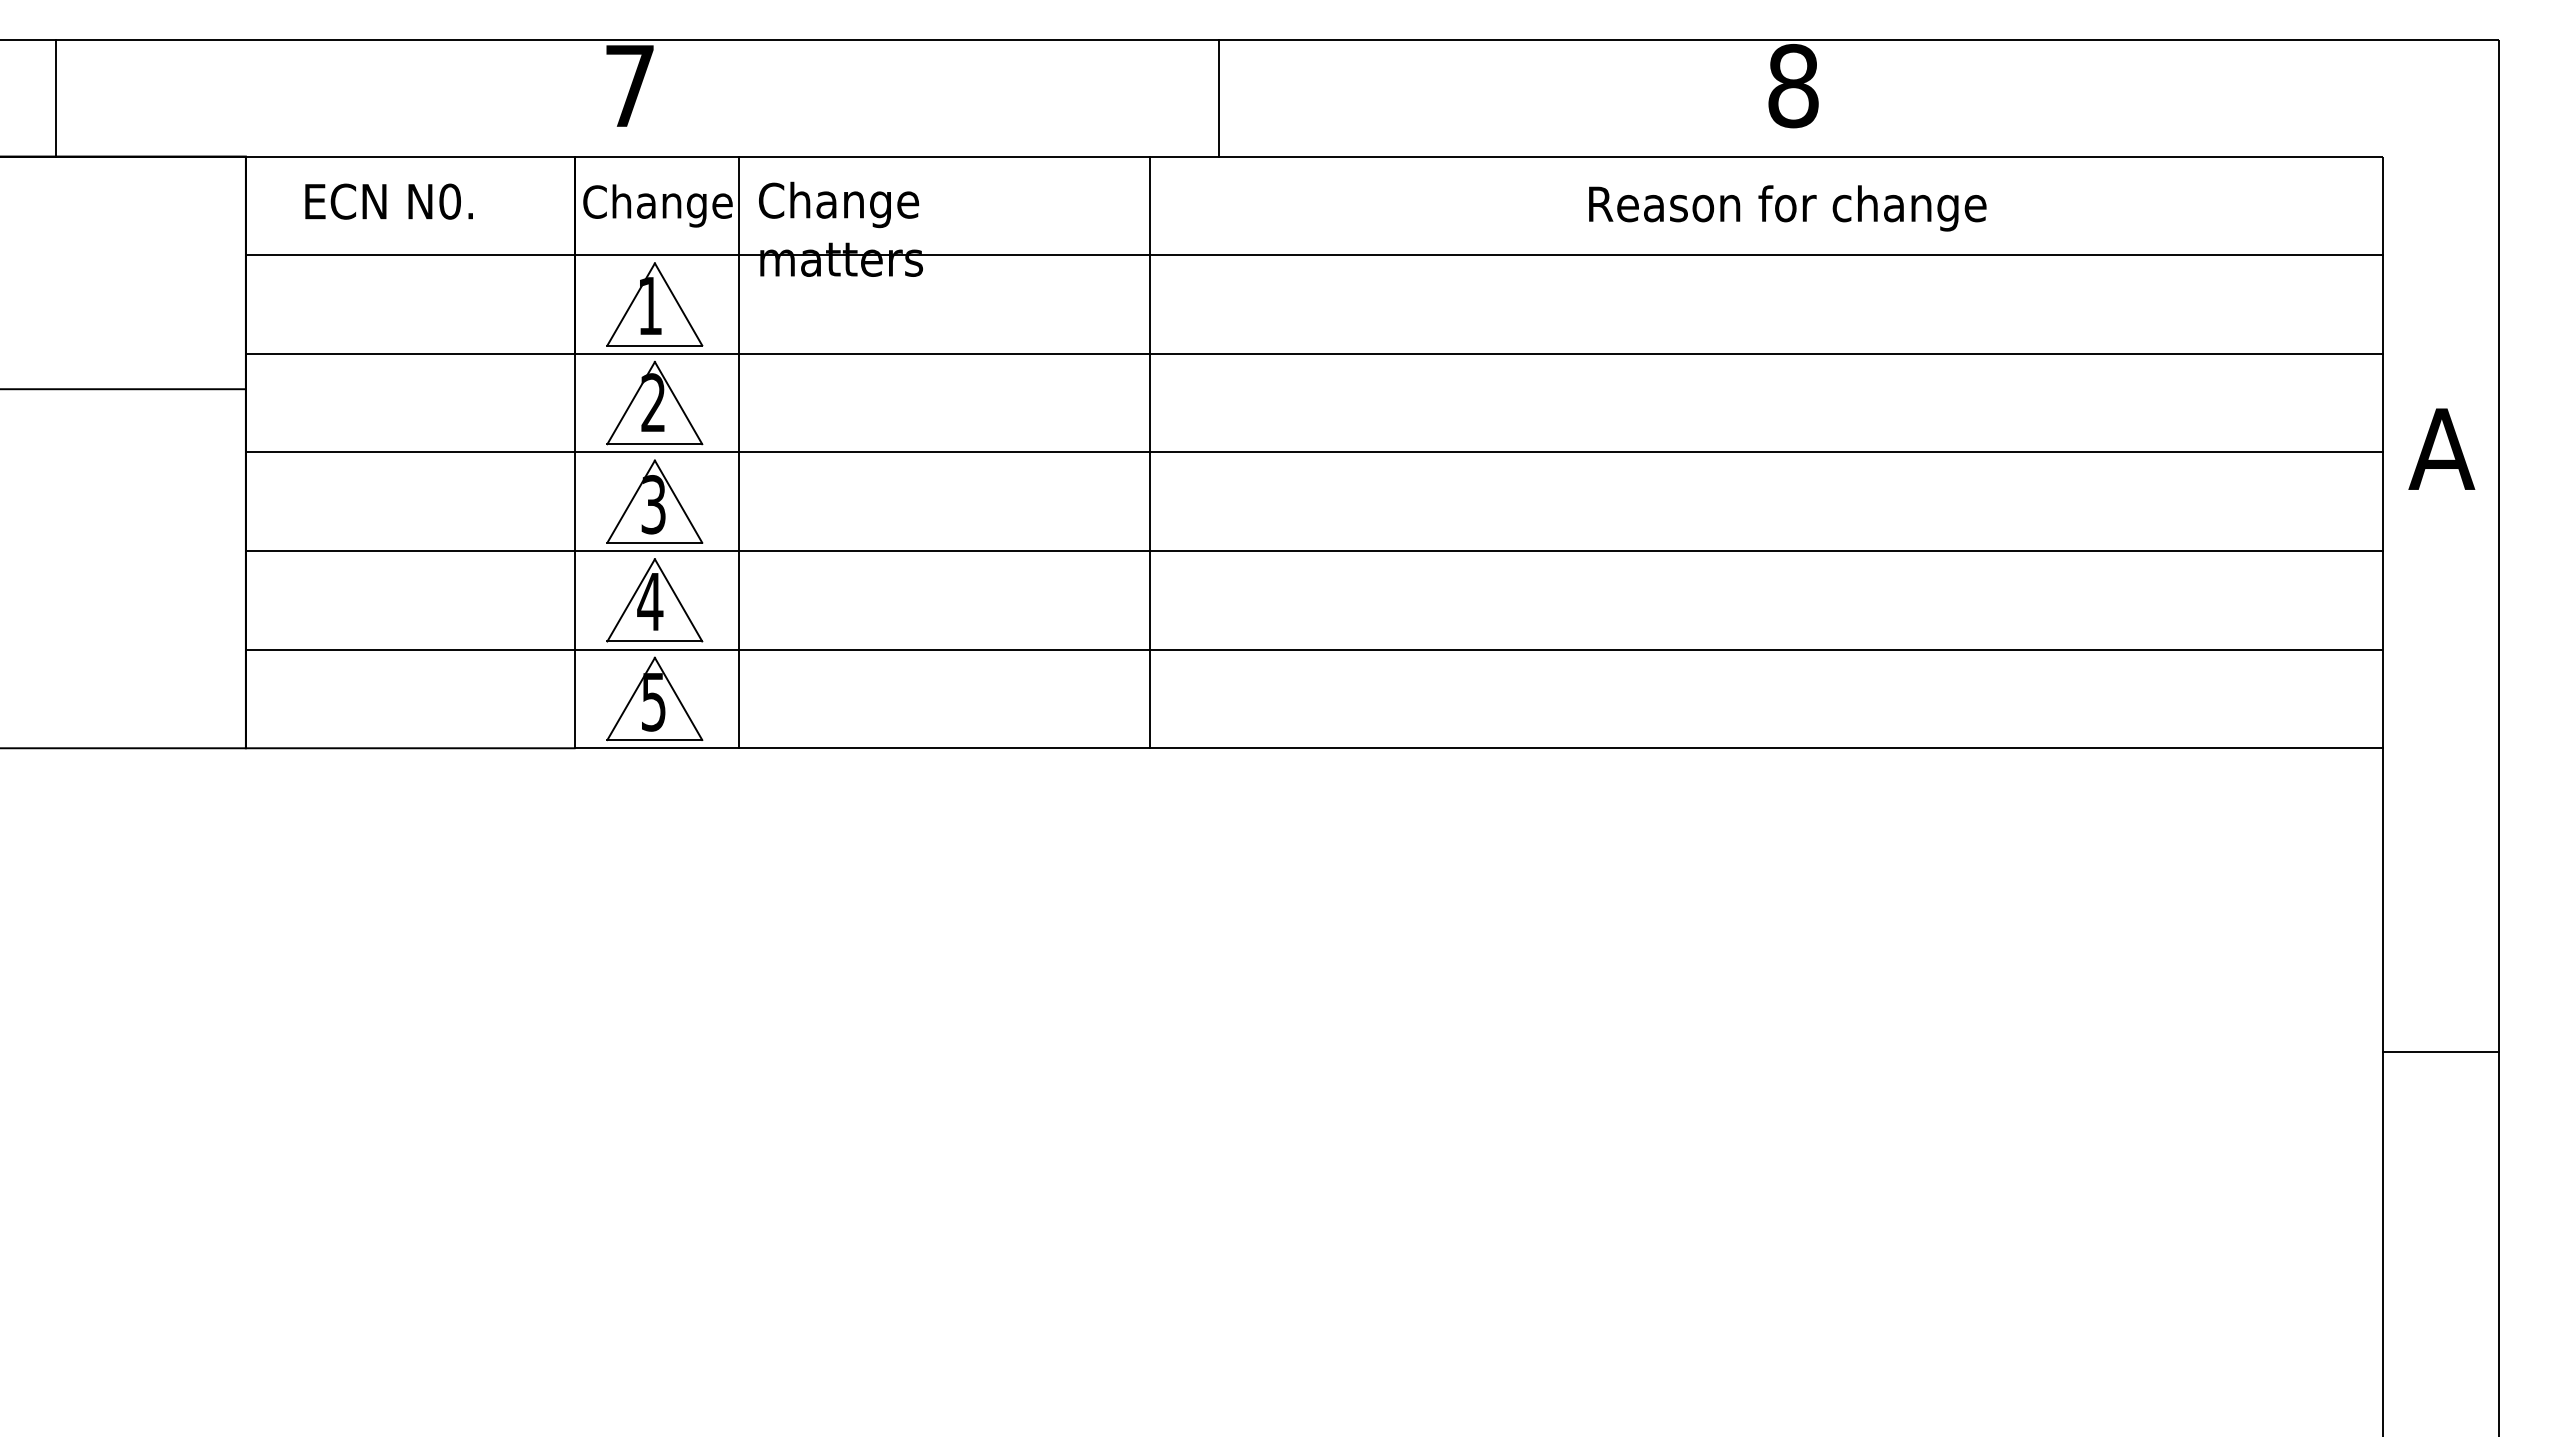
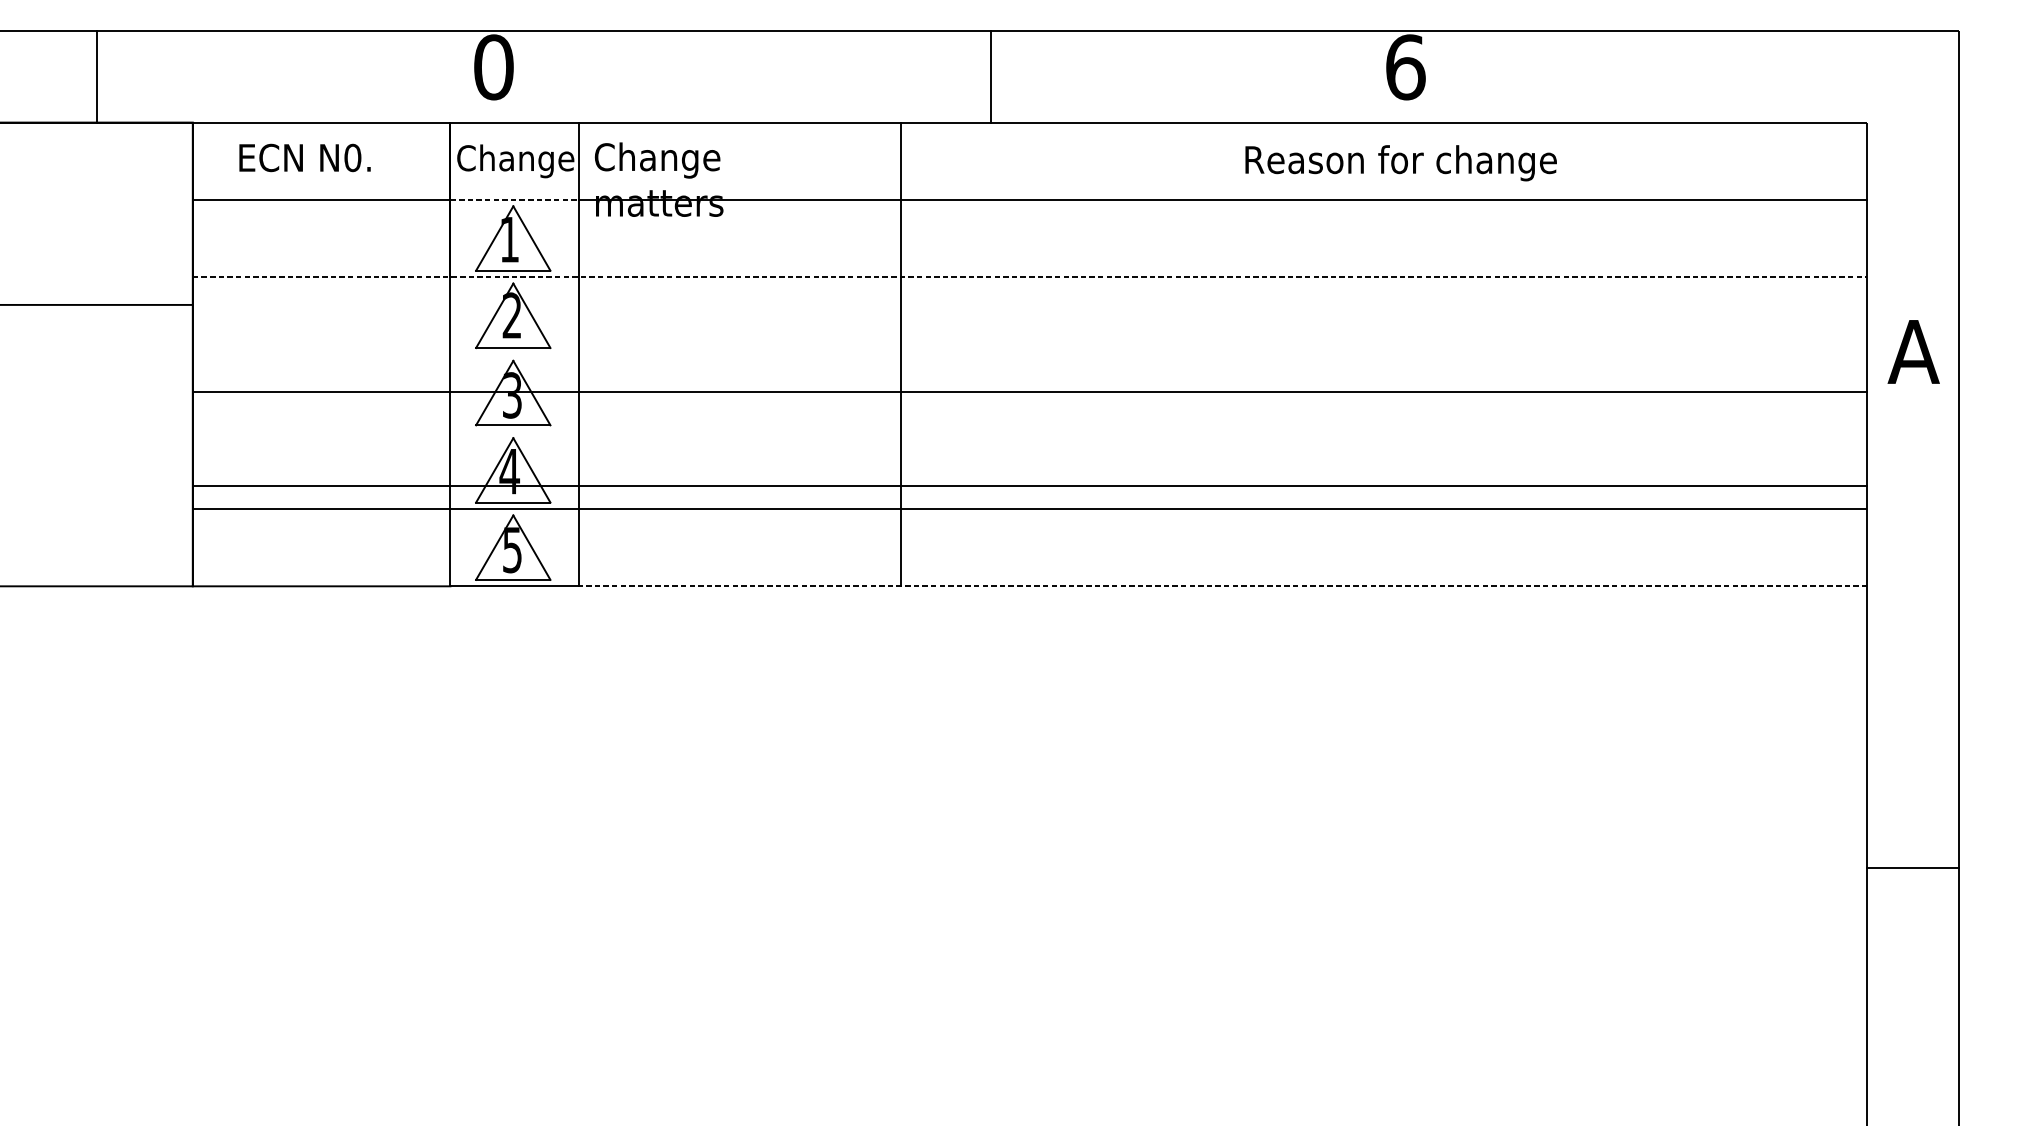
text: (630, 86) -> (494, 67), 7 -> 0
text: (1793, 86) -> (1405, 67), 8 -> 6
line: (55, 98) -> (96, 77), moved
line: (1219, 98) -> (991, 77), moved
line: (657, 255) -> (515, 200), solid -> dashed
line: (1314, 353) -> (1030, 276), solid -> dashed
line: (1313, 452) -> (1029, 392), moved
line: (1313, 551) -> (1029, 486), moved
line: (1560, 748) -> (1223, 586), solid -> dashed
line: (2440, 1052) -> (1912, 867), moved

